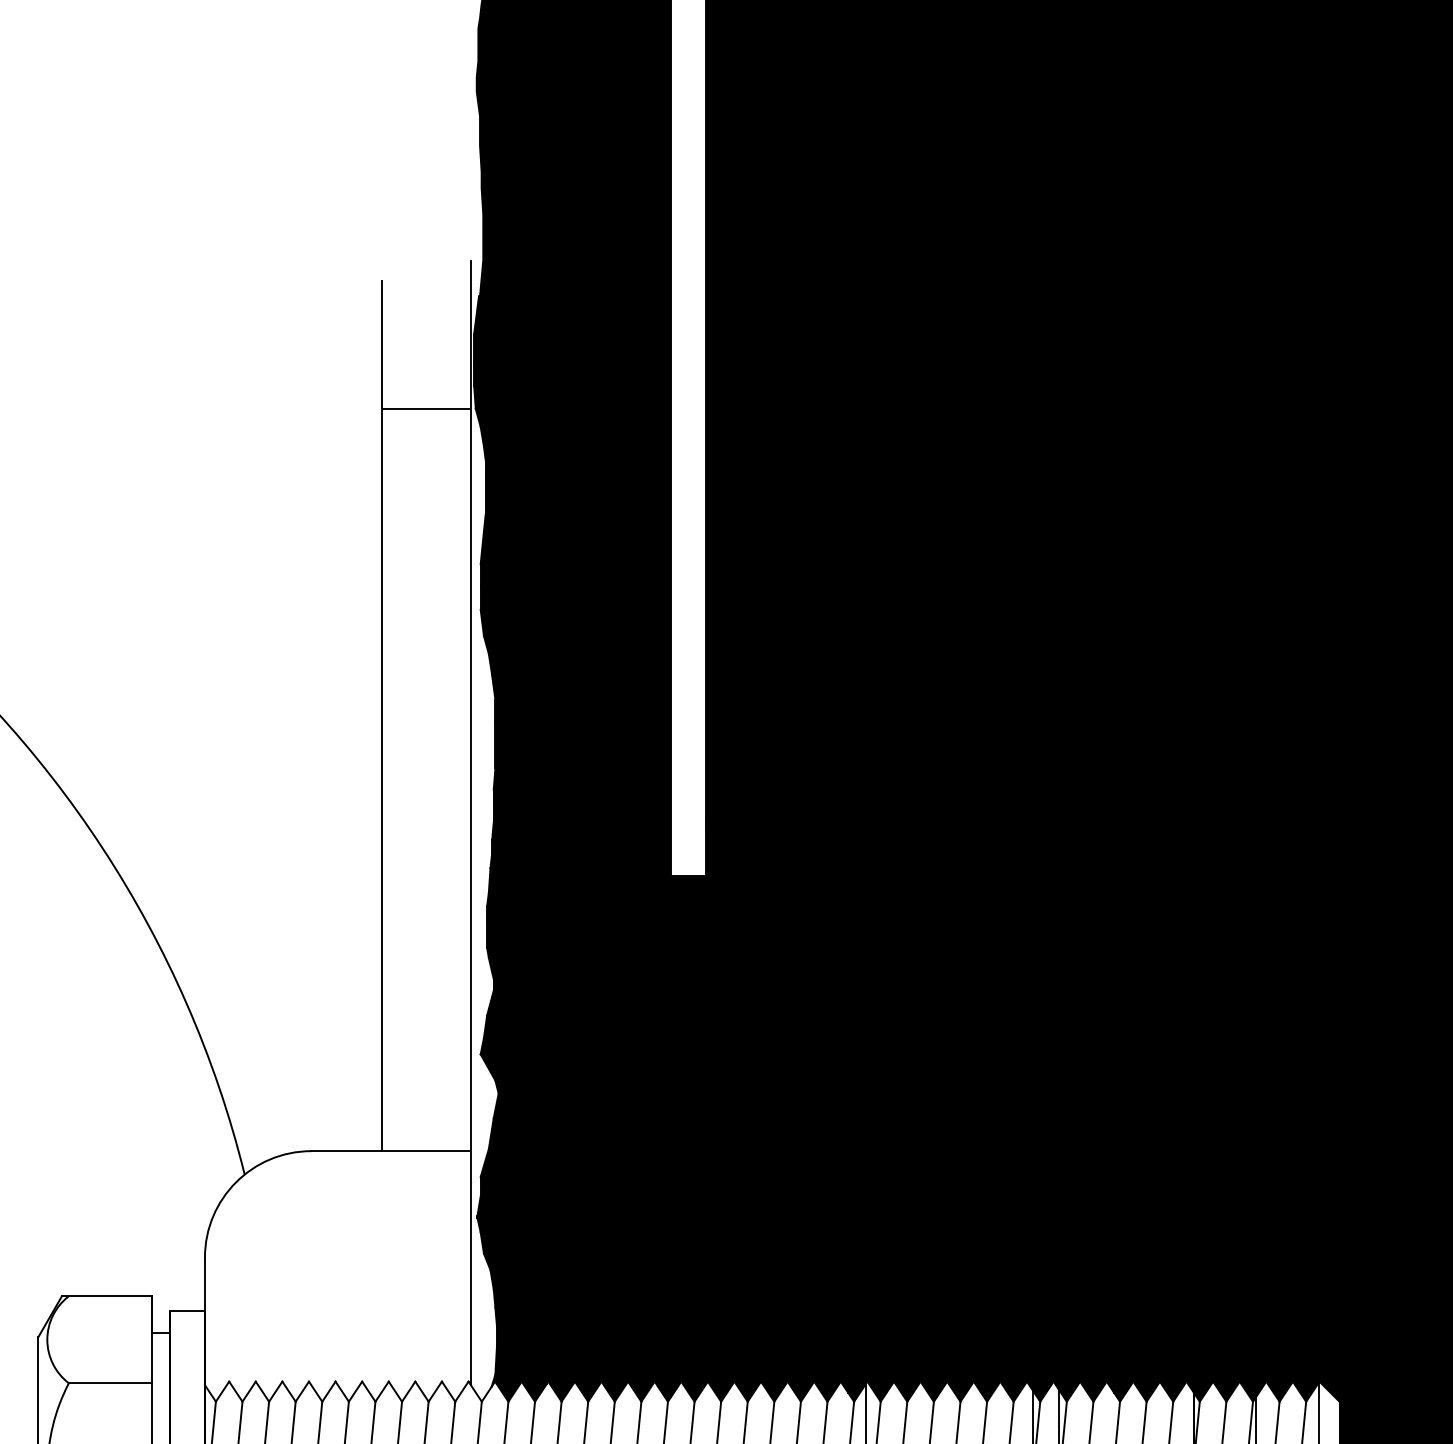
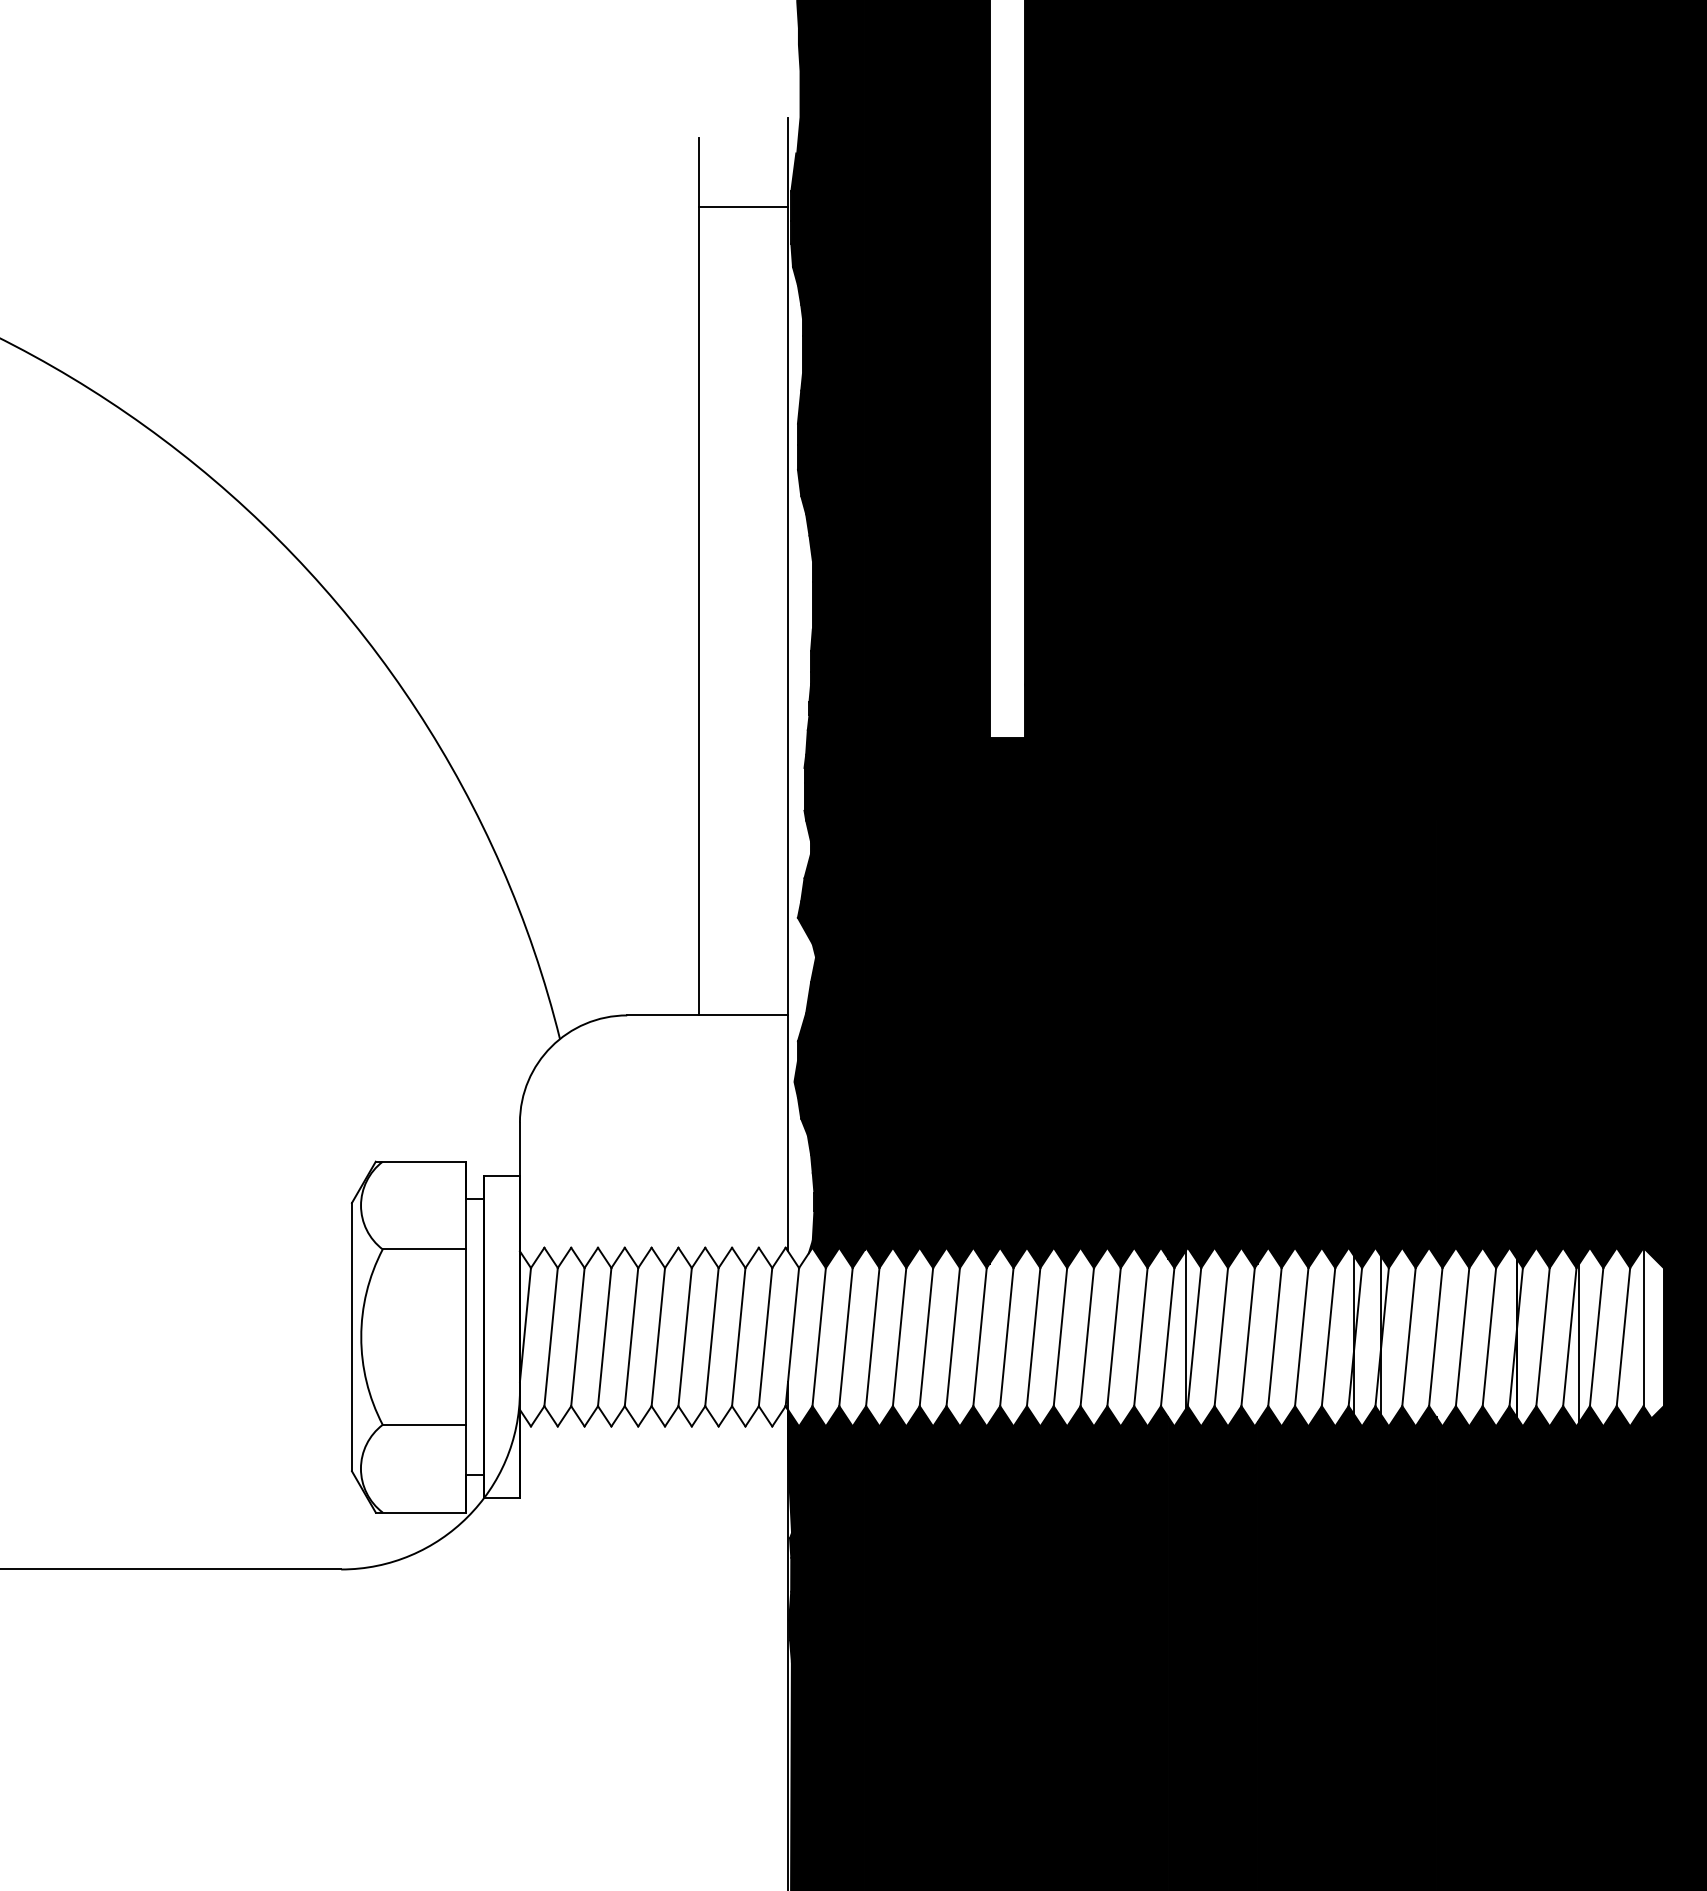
line: (426, 409) -> (743, 206), moved

